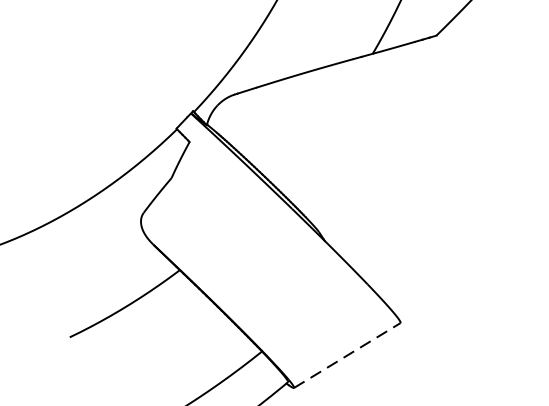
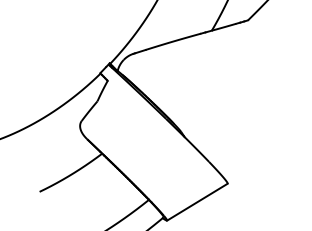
line: (347, 354) -> (197, 201), dashed -> solid

